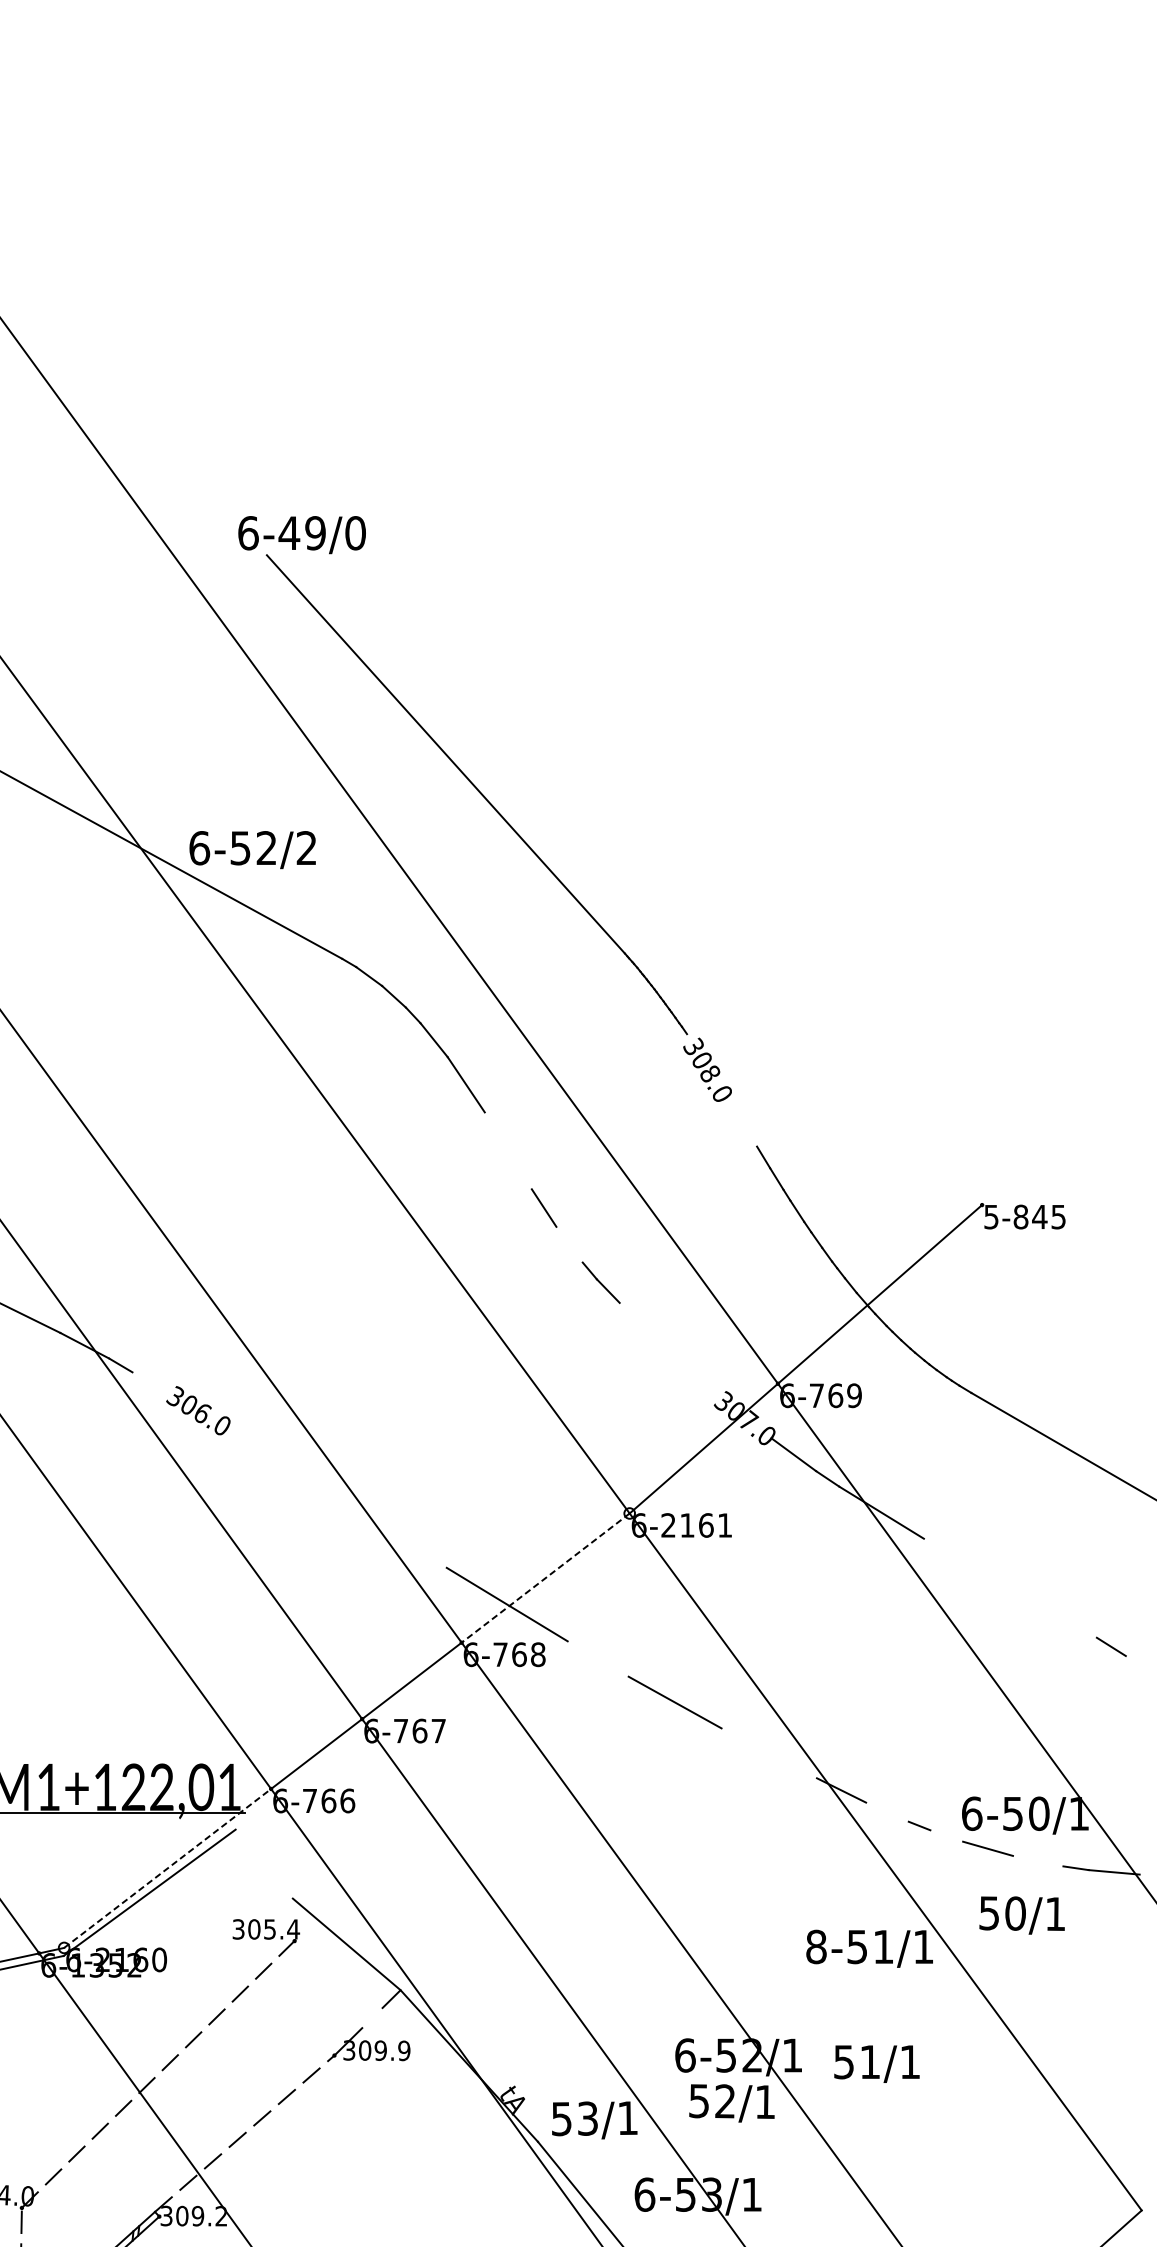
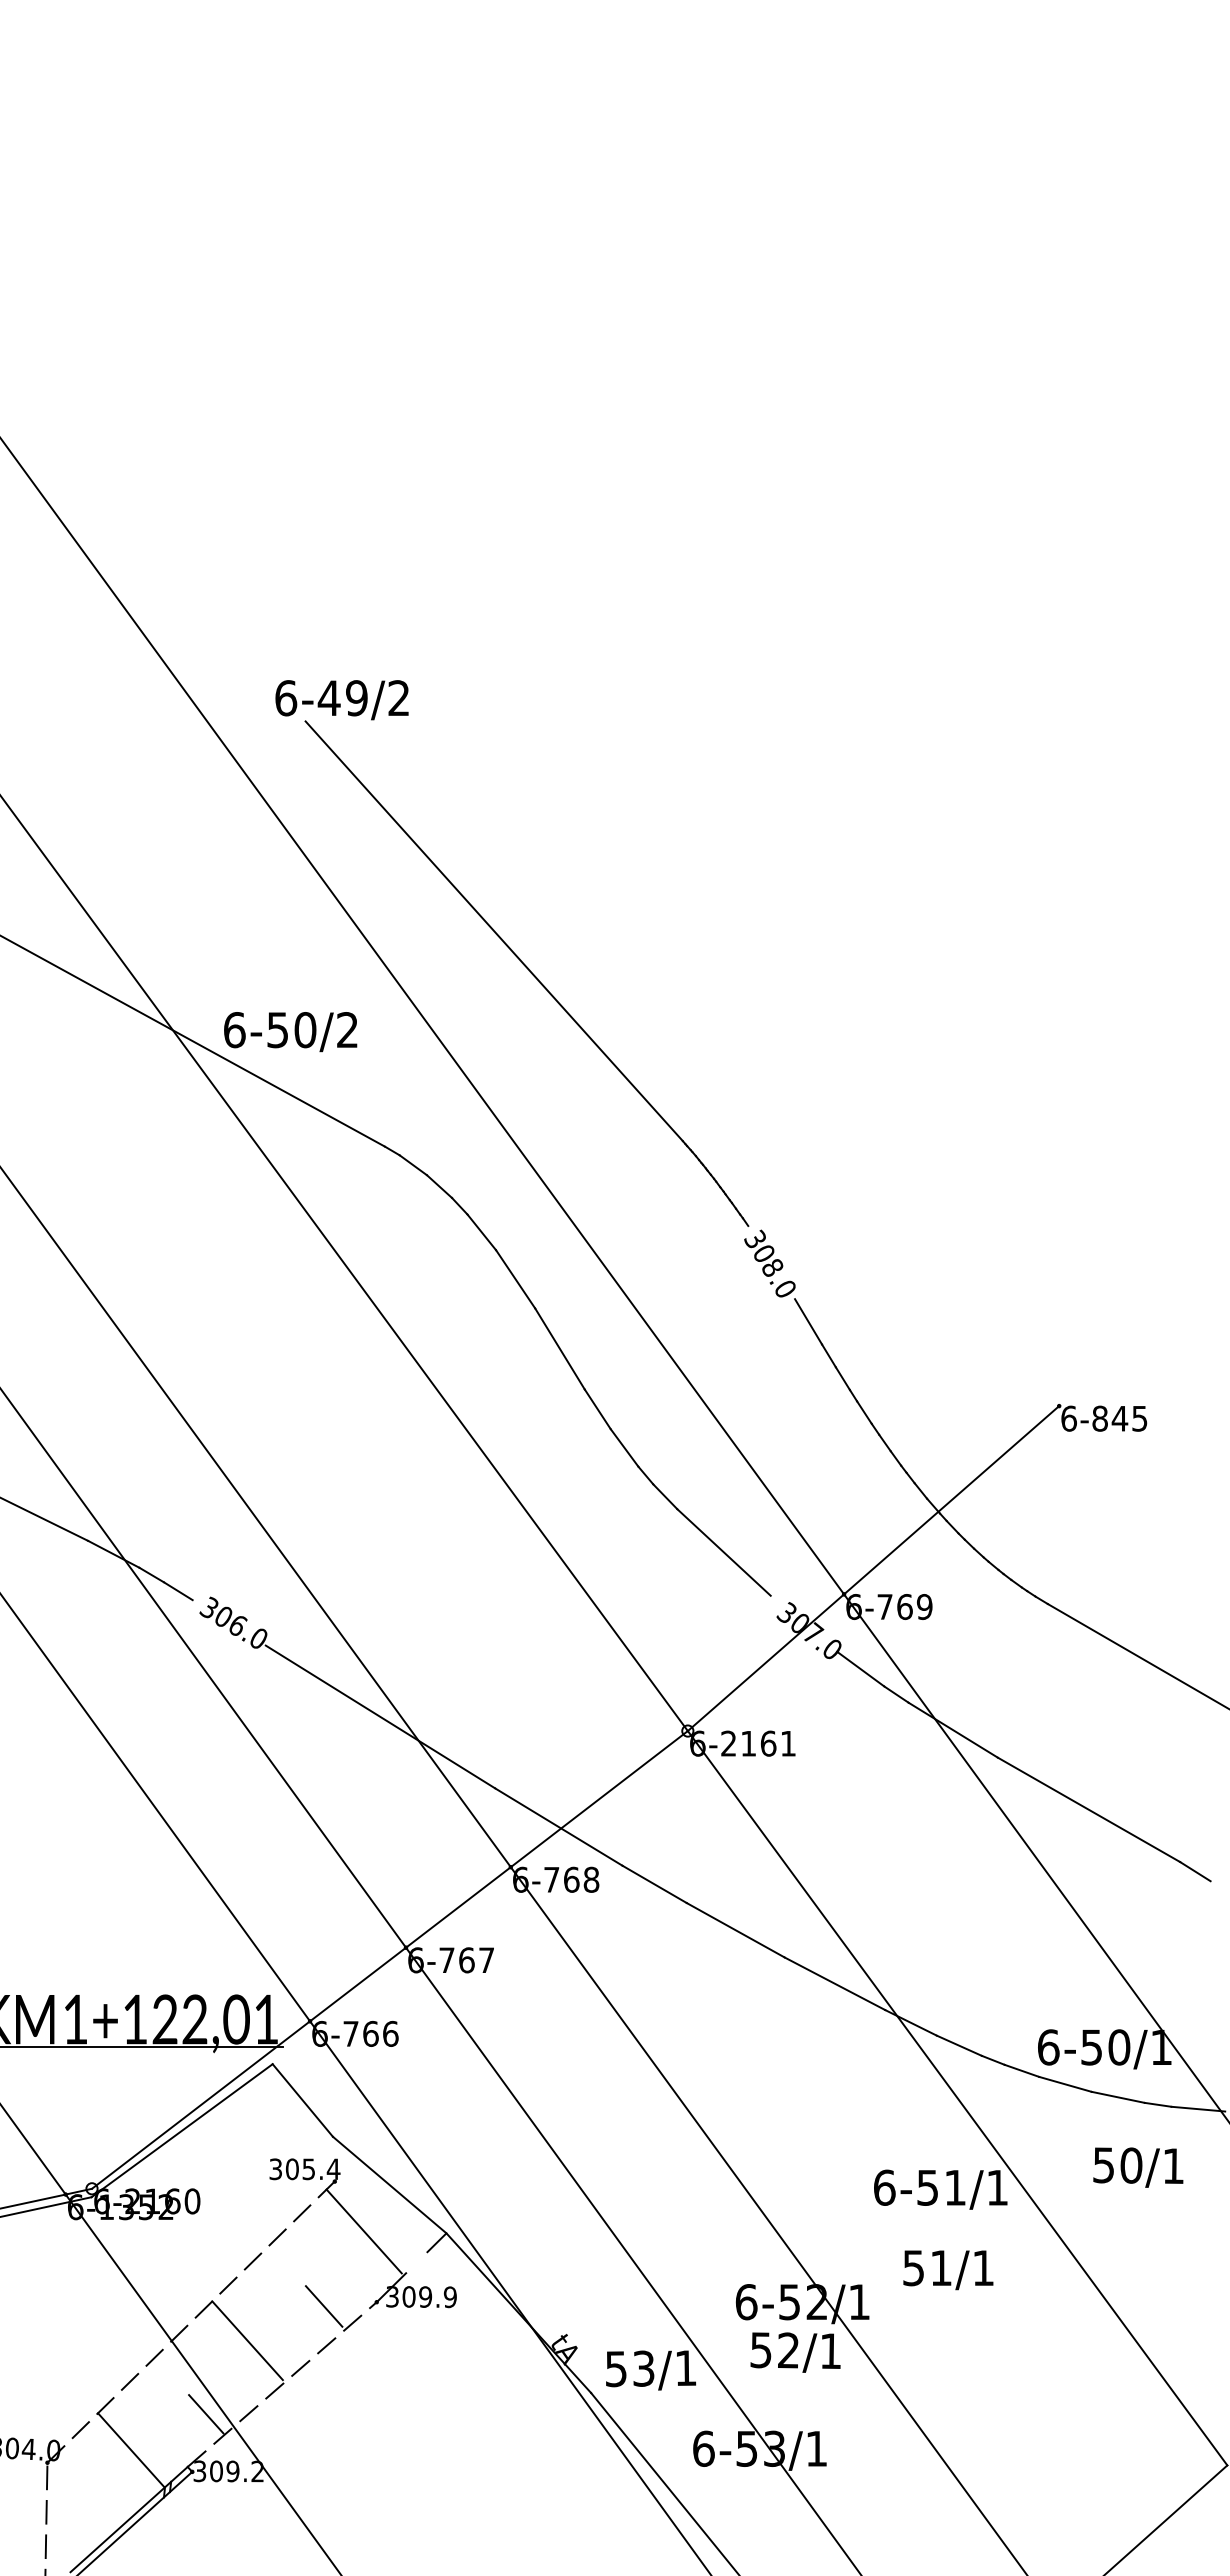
text: (355, 533) -> (398, 698), 6-49/0 -> 6-49/2
text: (266, 848) -> (305, 1030), 6-52/2 -> 6-50/2
line: (744, 1124) -> (808, 1321), added
line: (507, 1150) -> (559, 1348), added
text: (990, 1216) -> (1068, 1418), 5-845 -> 6-845
line: (569, 1244) -> (624, 1447), added
line: (663, 1344) -> (723, 1552), added
line: (145, 1381) -> (177, 1591), added
line: (337, 1499) -> (380, 1716), added
line: (545, 1578) -> (599, 1799), dashed -> solid
line: (1009, 1587) -> (1088, 1809), added
line: (598, 1659) -> (654, 1884), added
line: (768, 1753) -> (834, 1983), added
line: (886, 1811) -> (958, 2045), added
line: (946, 1835) -> (1021, 2070), added
line: (1037, 1860) -> (1117, 2096), added
line: (263, 1864) -> (302, 2100), added
line: (168, 1867) -> (201, 2104), dashed -> solid
text: (1022, 1915) -> (1138, 2167), moved
text: (816, 1946) -> (884, 2187), 8-51/1 -> 6-51/1
line: (321, 1988) -> (363, 2231), added
line: (283, 2059) -> (323, 2306), added
text: (877, 2064) -> (948, 2270), moved
line: (211, 2091) -> (247, 2340), added
line: (172, 2162) -> (206, 2414), added
line: (101, 2195) -> (131, 2449), added

